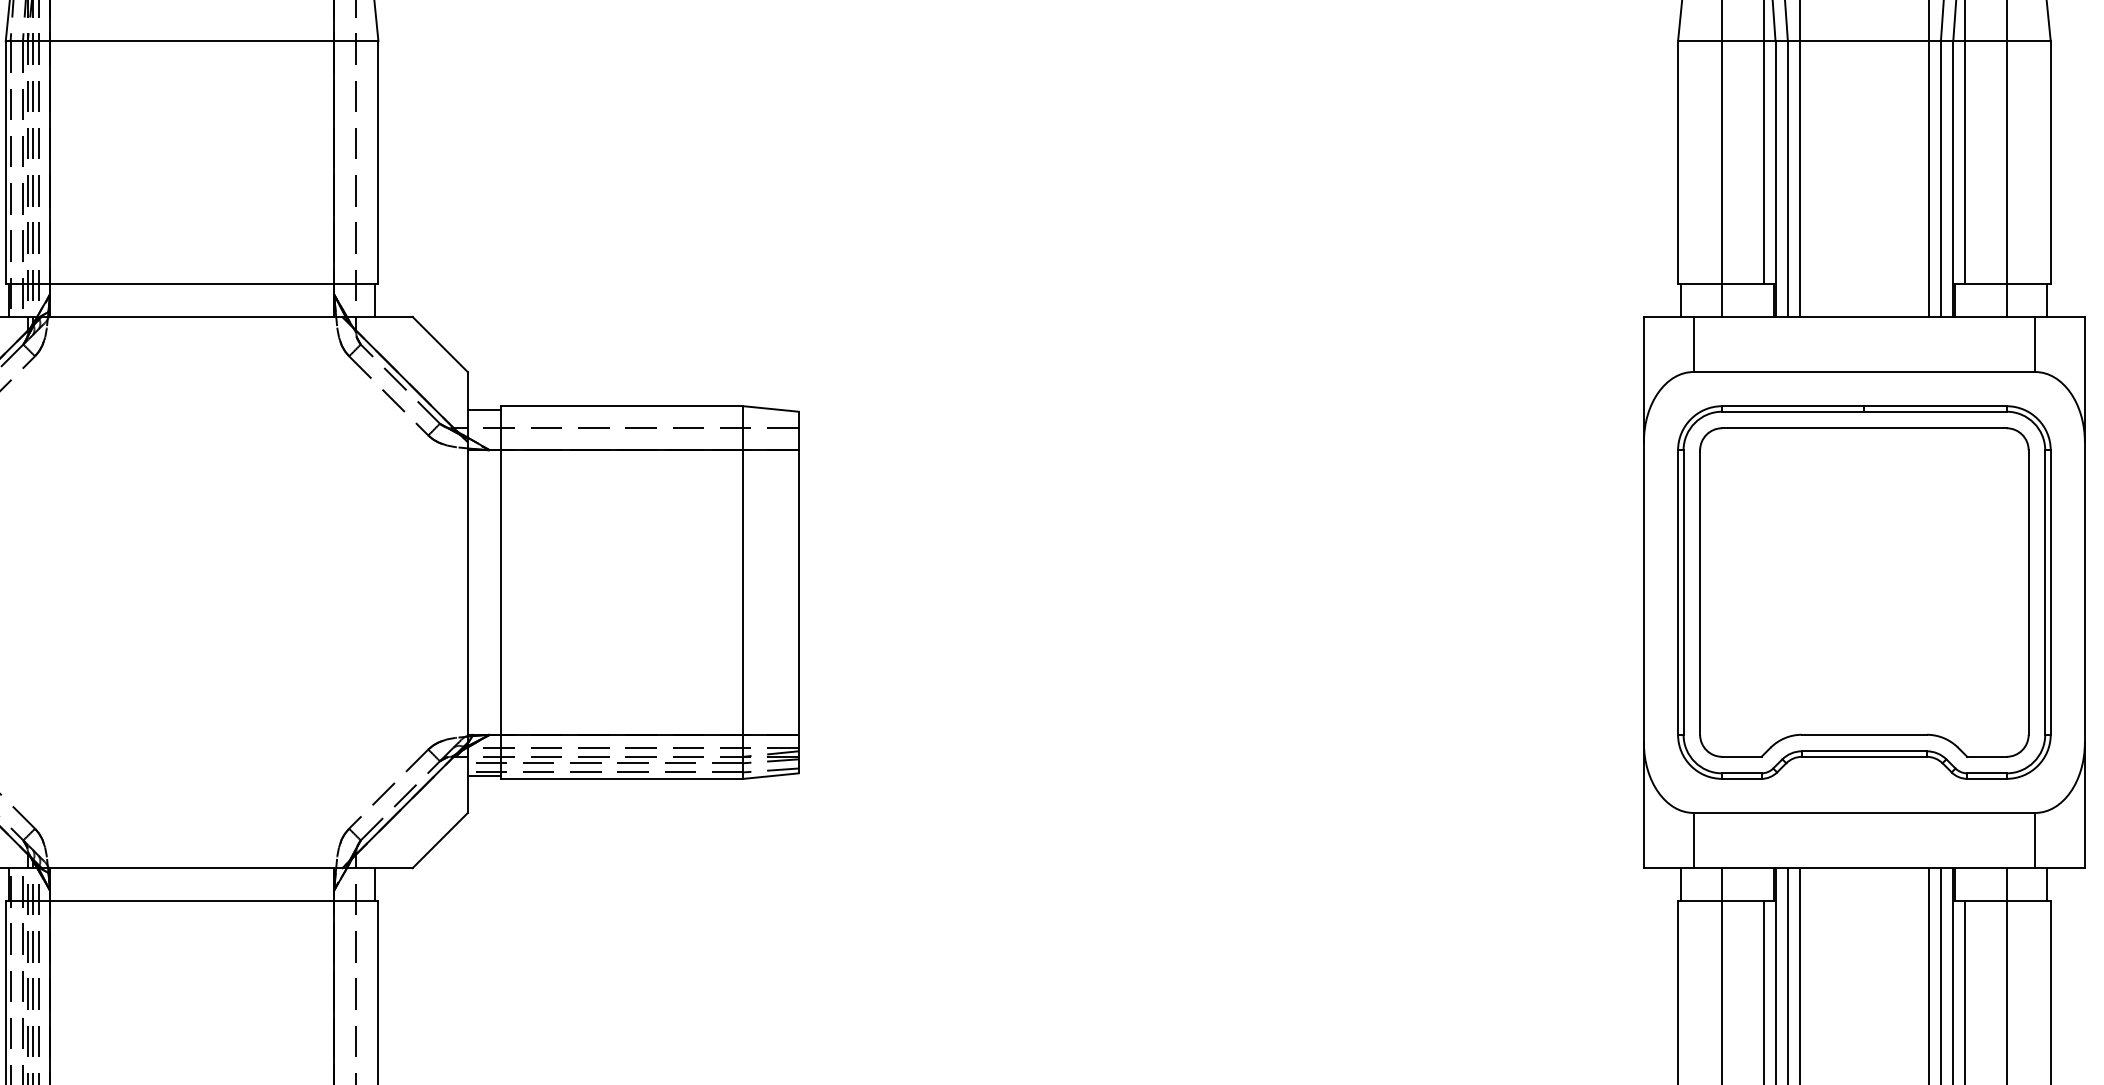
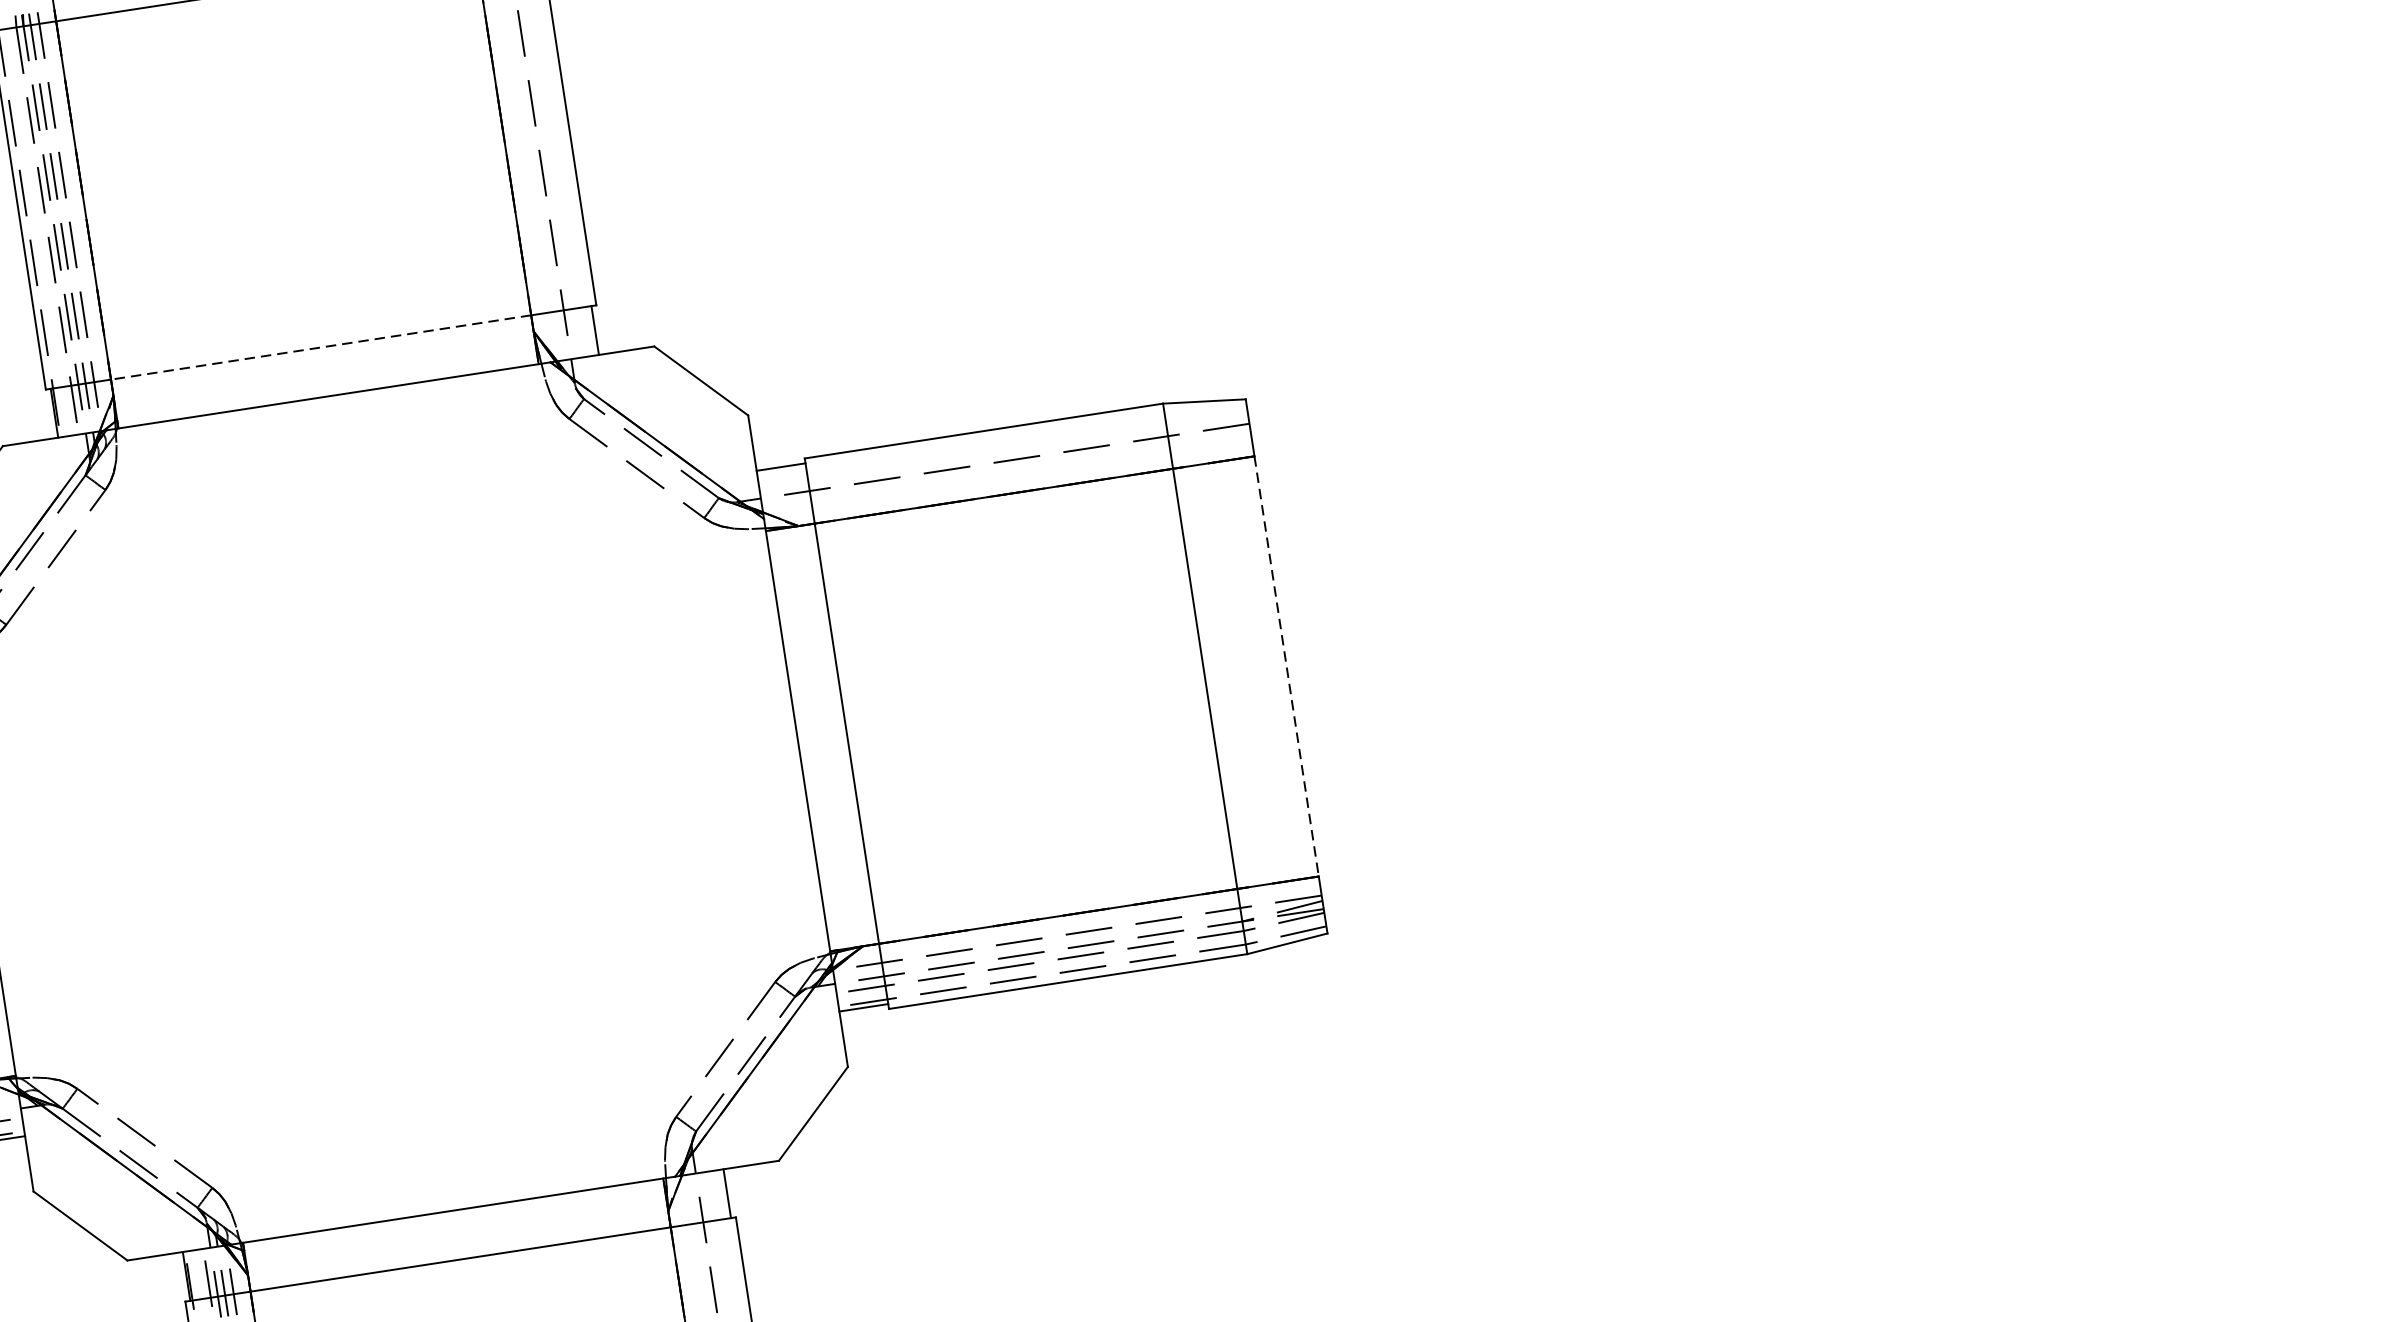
line: (191, 283) -> (320, 347), solid -> dashed
line: (798, 593) -> (1286, 667), solid -> dashed

